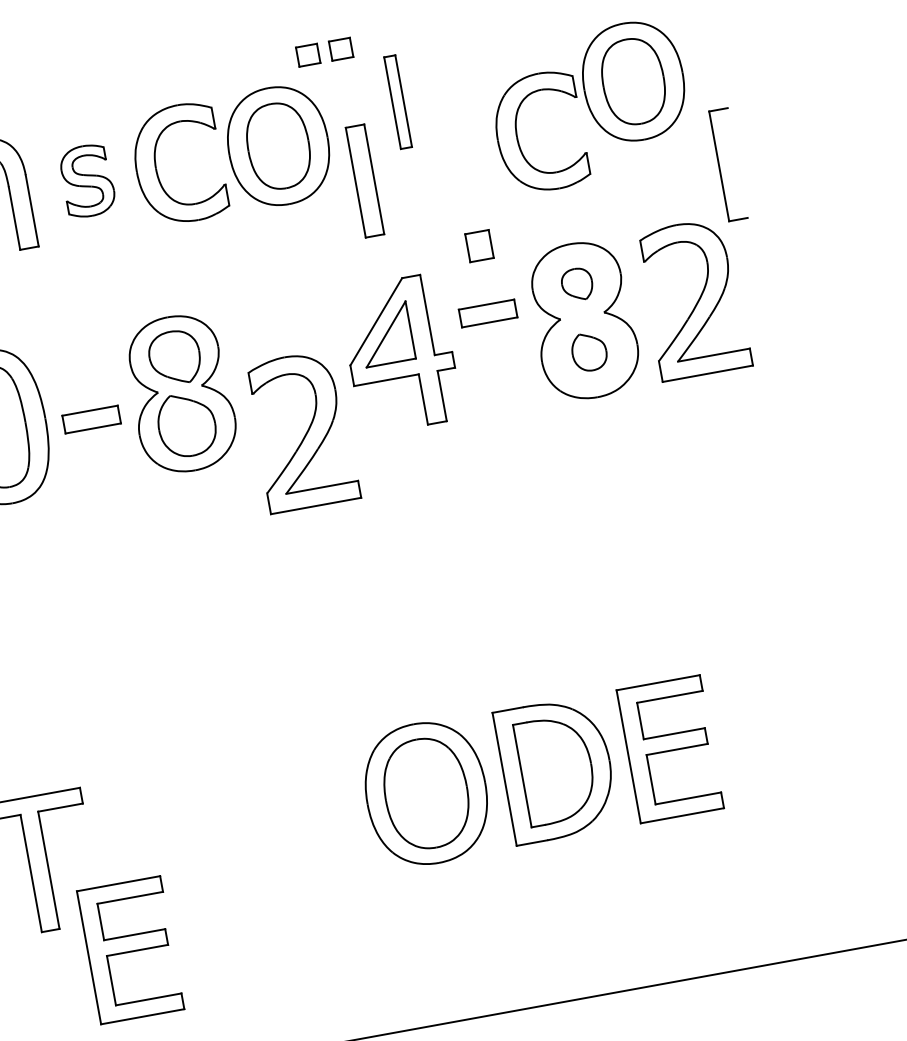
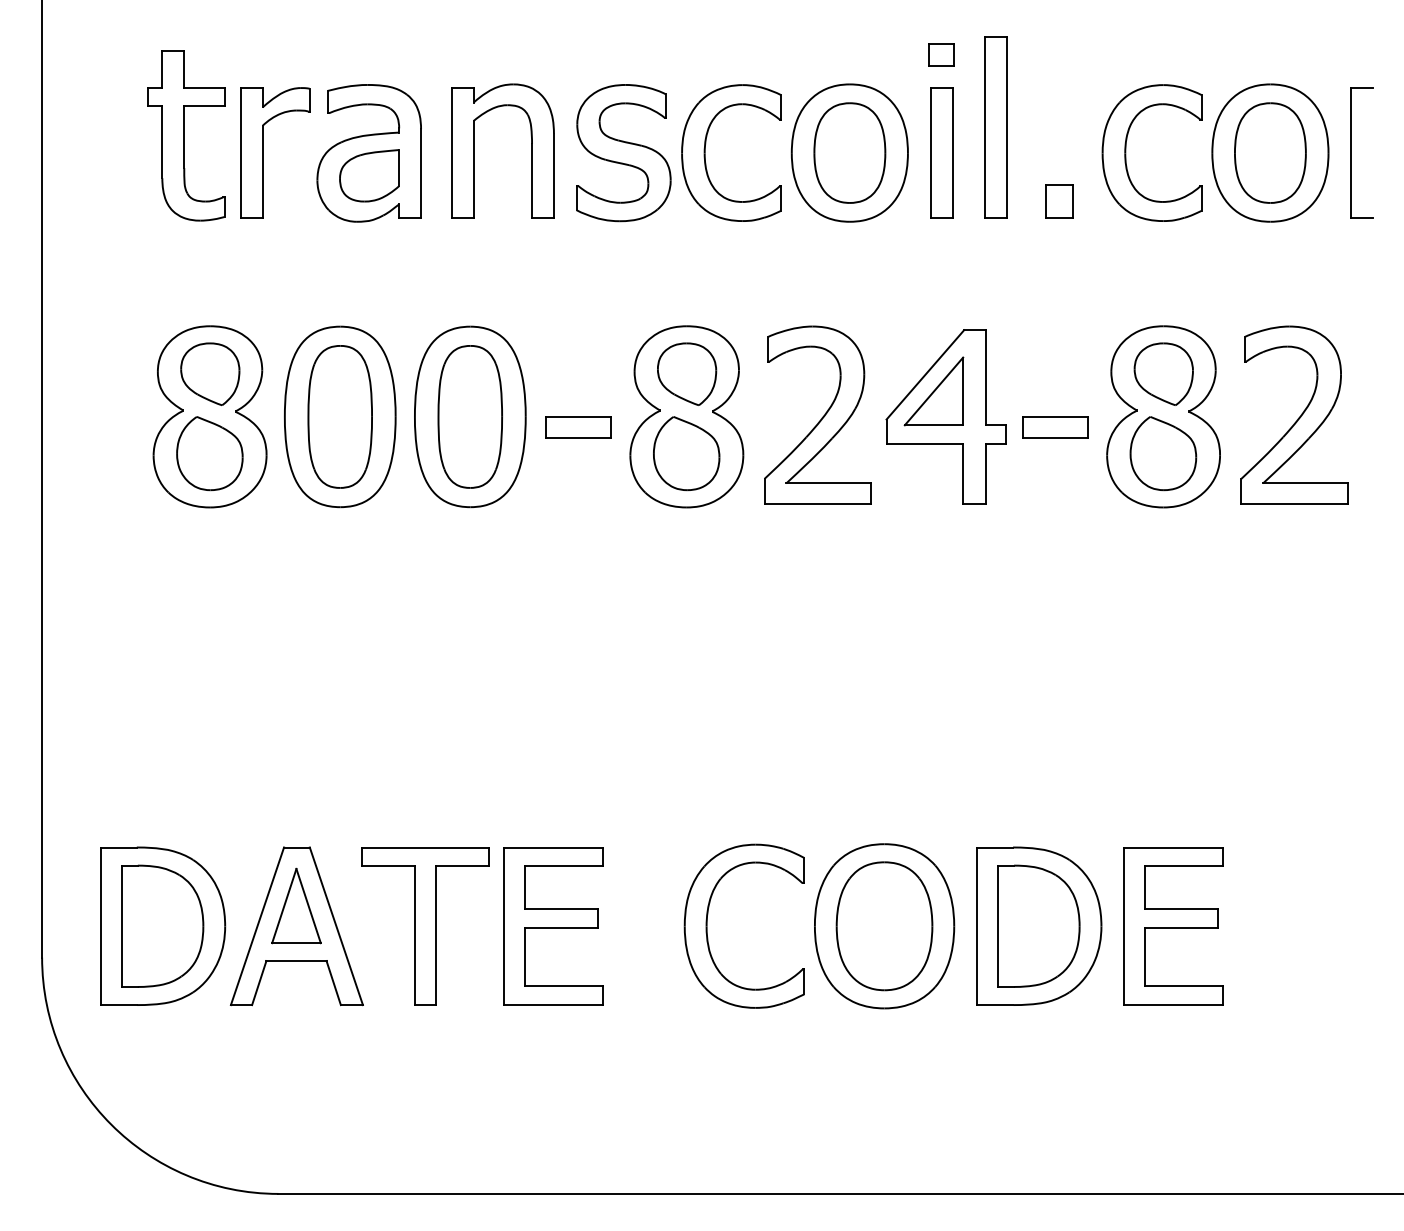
part: (307, 54) -> (902, 54), removed
part: (397, 102) -> (995, 127), size x1.67
part: (517, 136) -> (1126, 152), moved
part: (719, 165) -> (1351, 152), moved
part: (364, 180) -> (941, 152), moved
part: (87, 181) -> (623, 153), size x1.67
part: (479, 246) -> (1059, 201), moved
part: (577, 284) -> (1163, 373), size x1.67
part: (488, 313) -> (1055, 427), moved
part: (589, 351) -> (1163, 453), size x1.67
part: (302, 430) -> (817, 414), moved
part: (276, 820) -> (707, 925), added
part: (130, 950) -> (553, 926), moved

